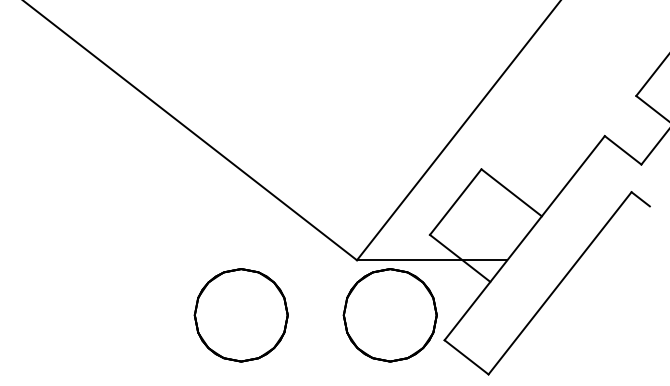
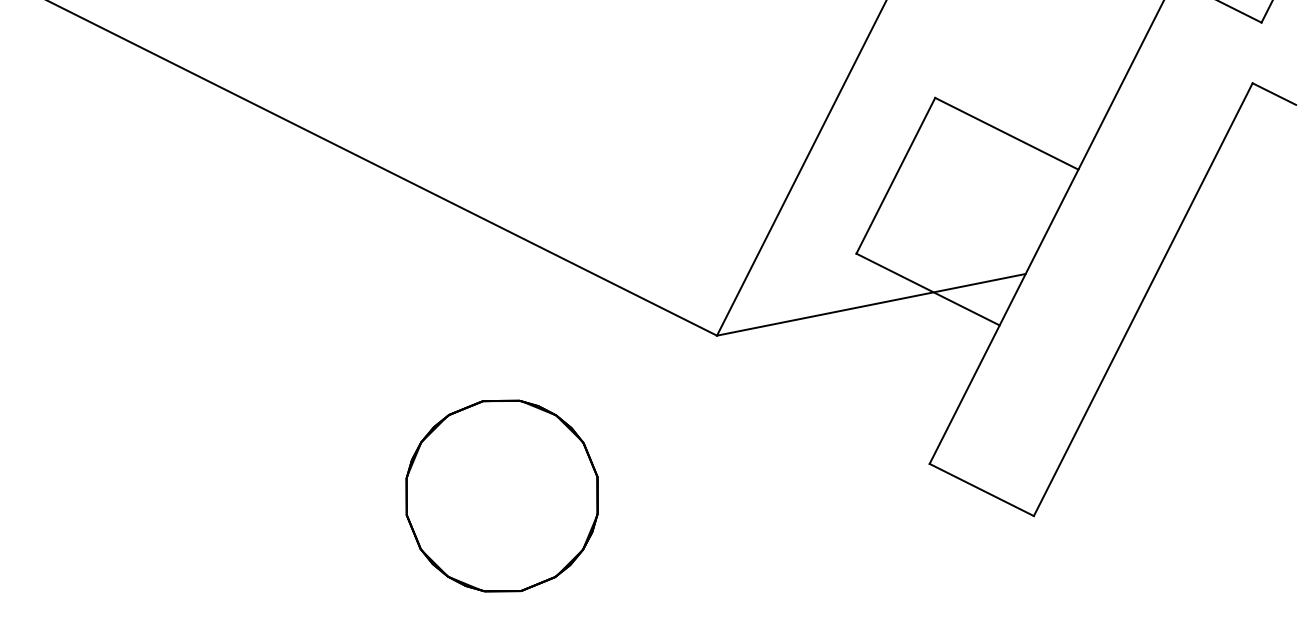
part: (389, 315) -> (806, 435), removed

